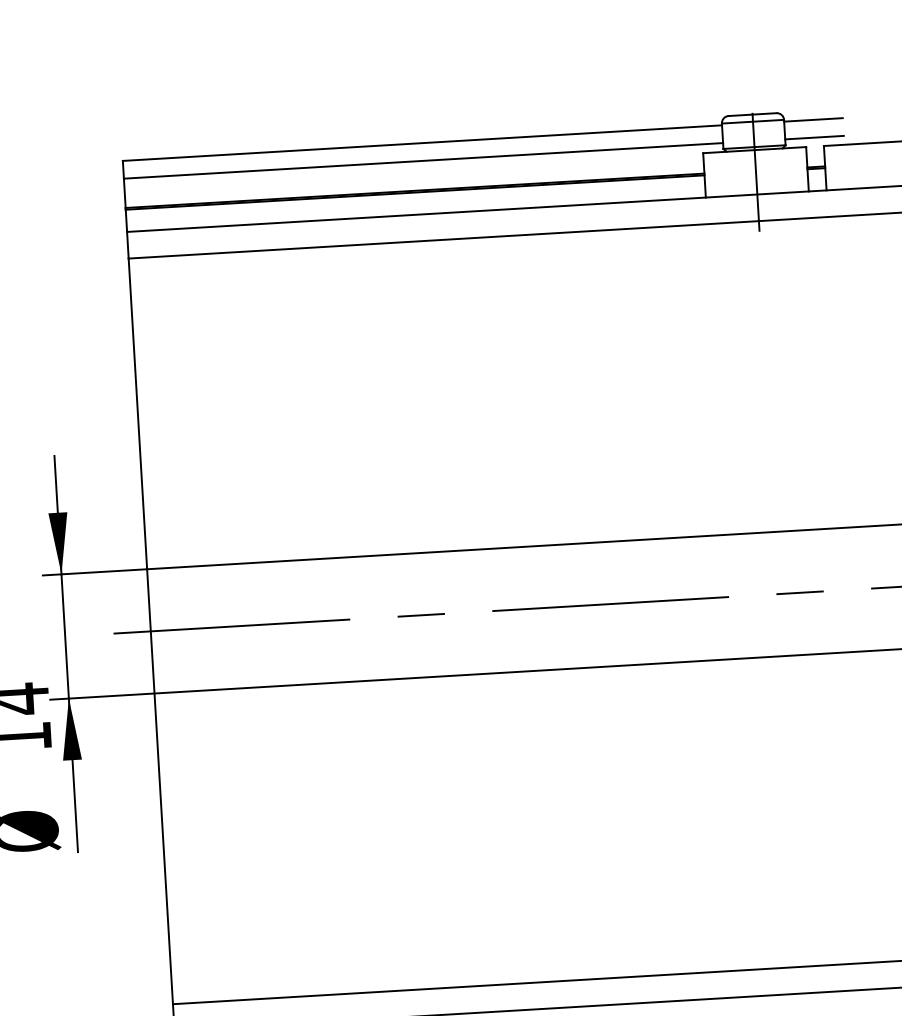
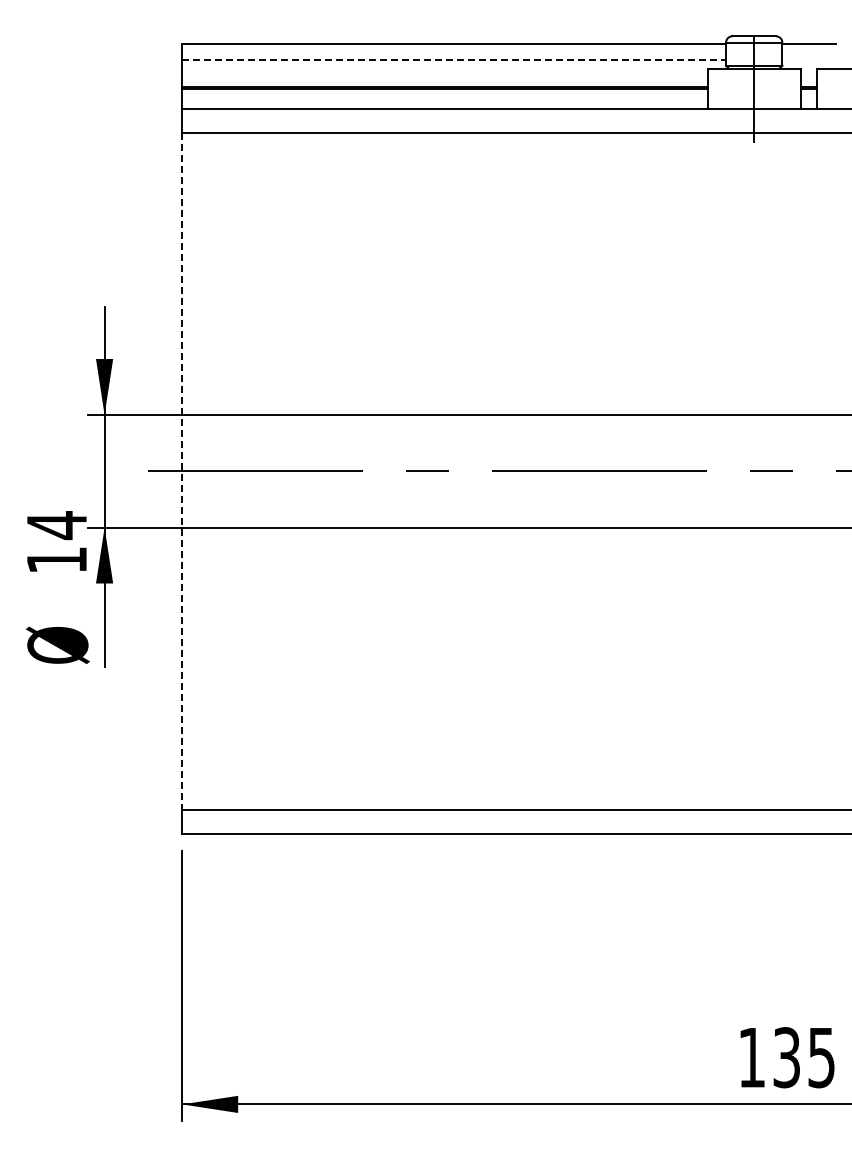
line: (813, 137) -> (808, 60), removed
line: (423, 160) -> (454, 60), solid -> dashed
line: (151, 631) -> (182, 471), solid -> dashed

